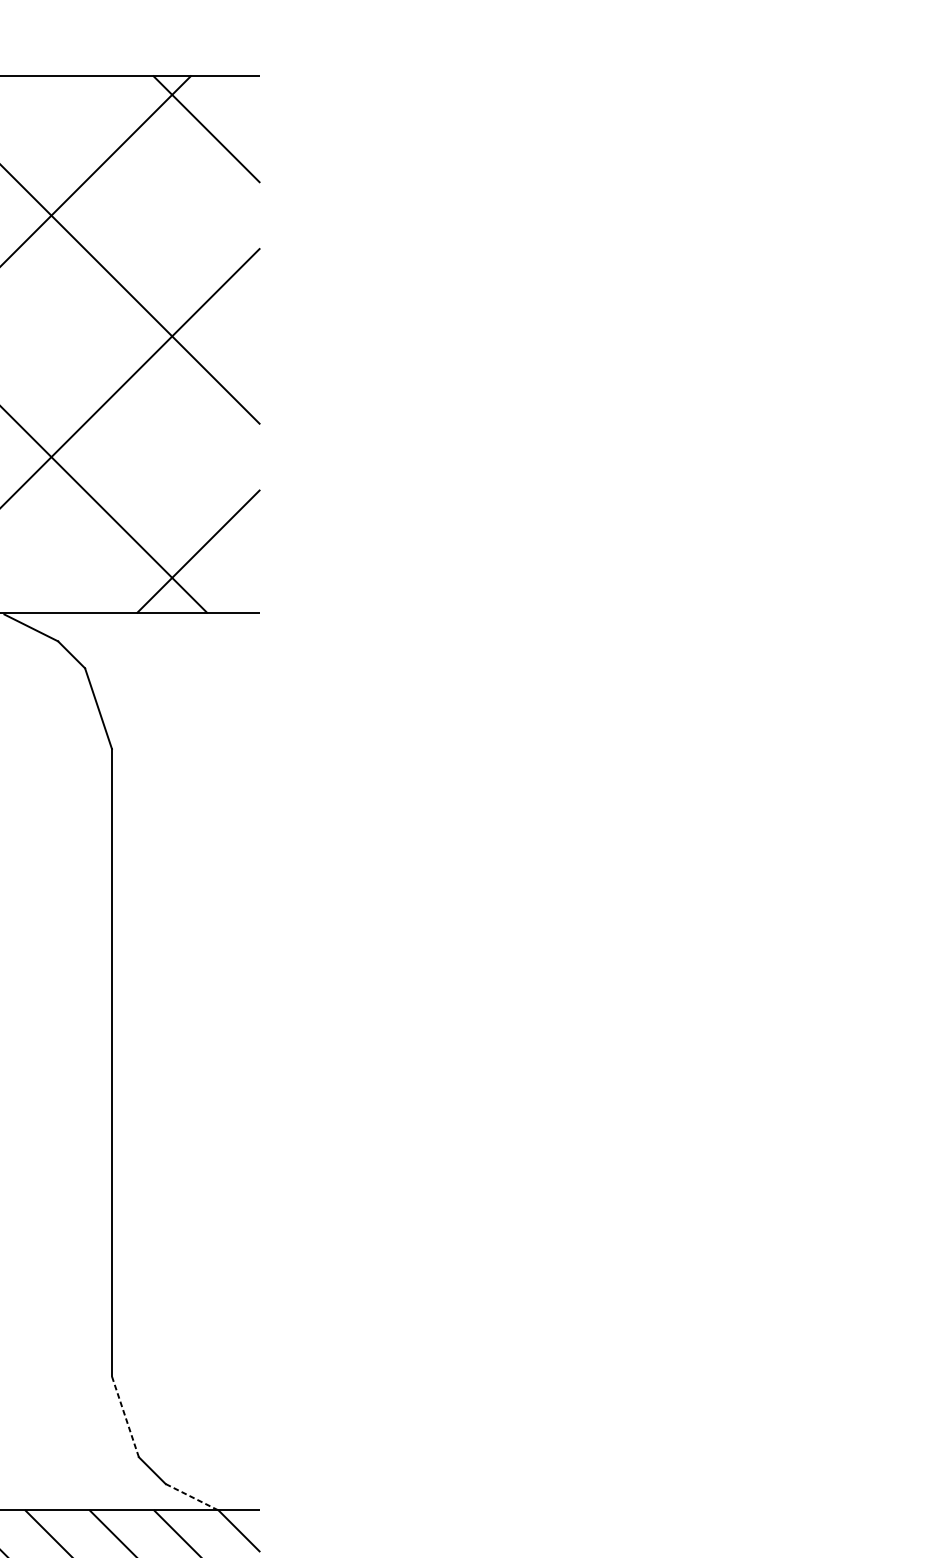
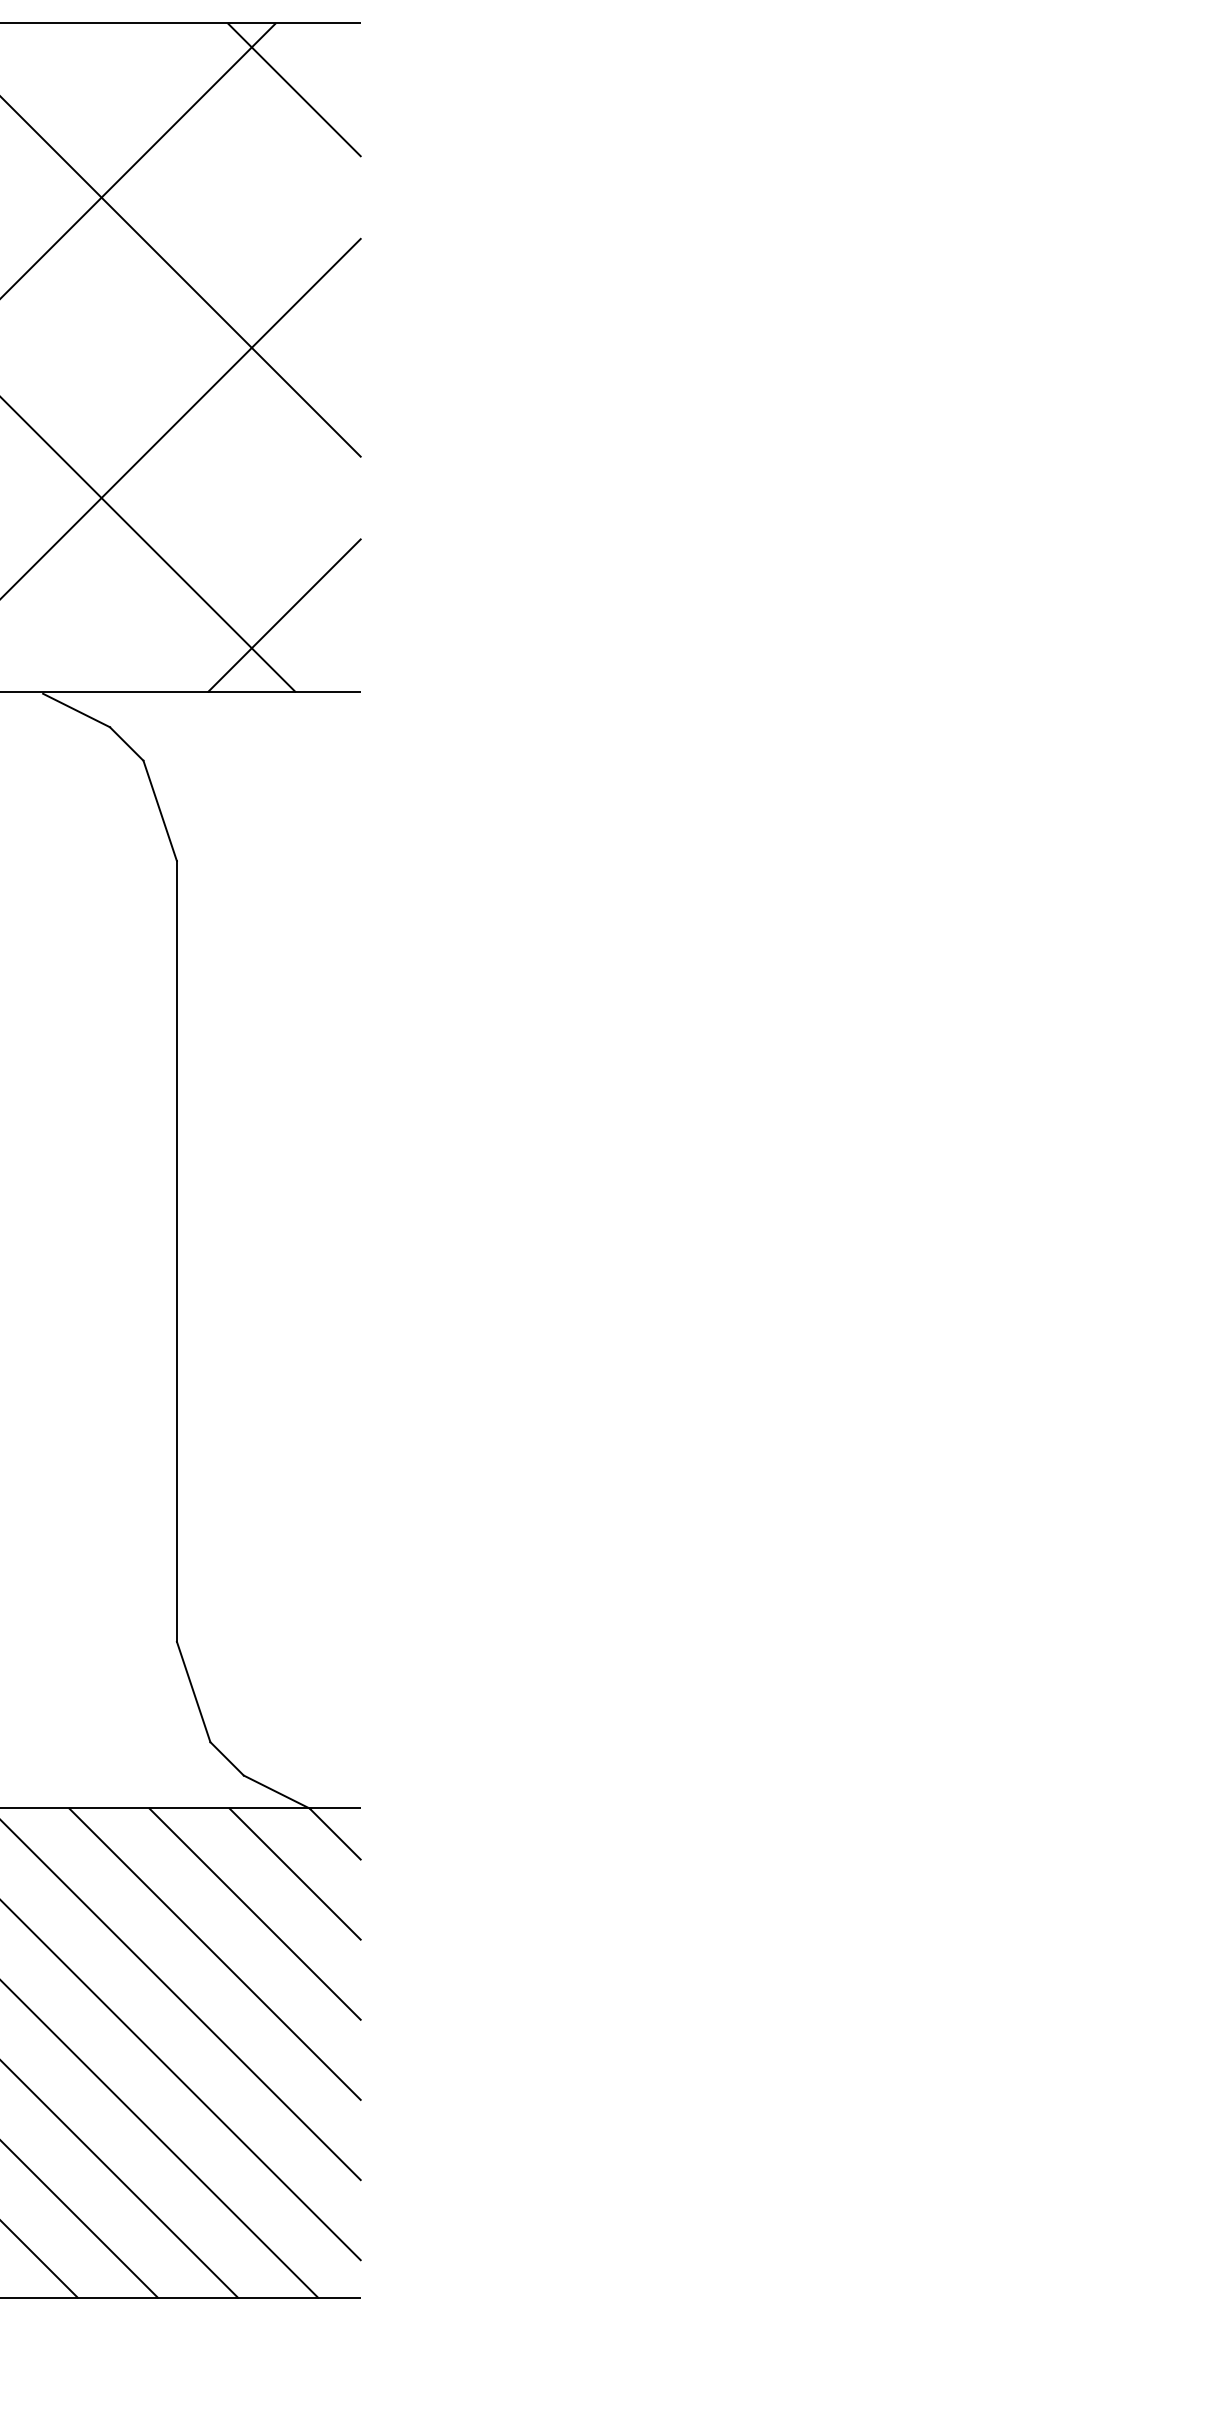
line: (125, 1416) -> (193, 1691), dashed -> solid
line: (192, 1497) -> (277, 1792), dashed -> solid

